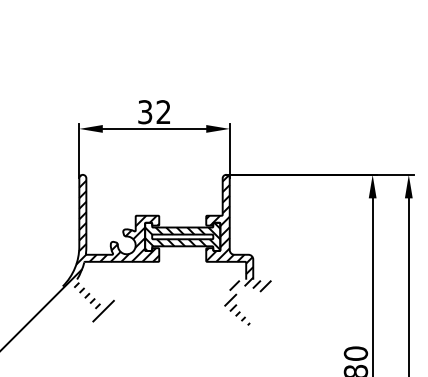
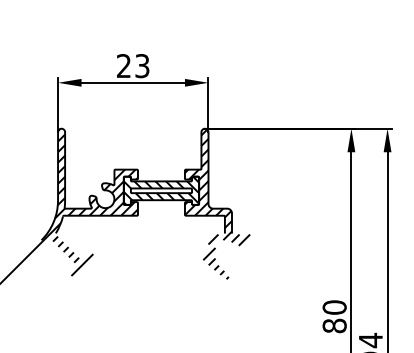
text: (154, 112) -> (133, 66), 32 -> 23

